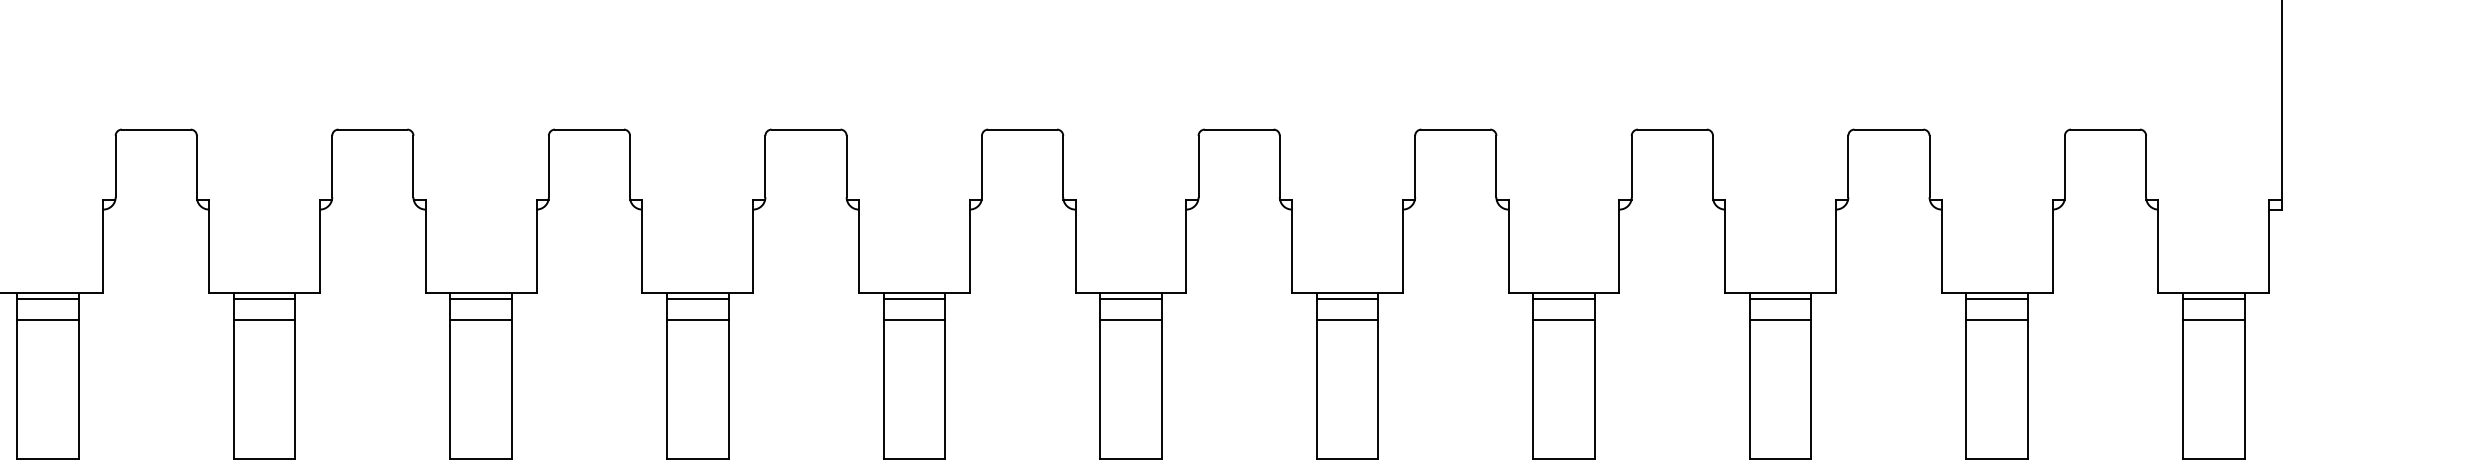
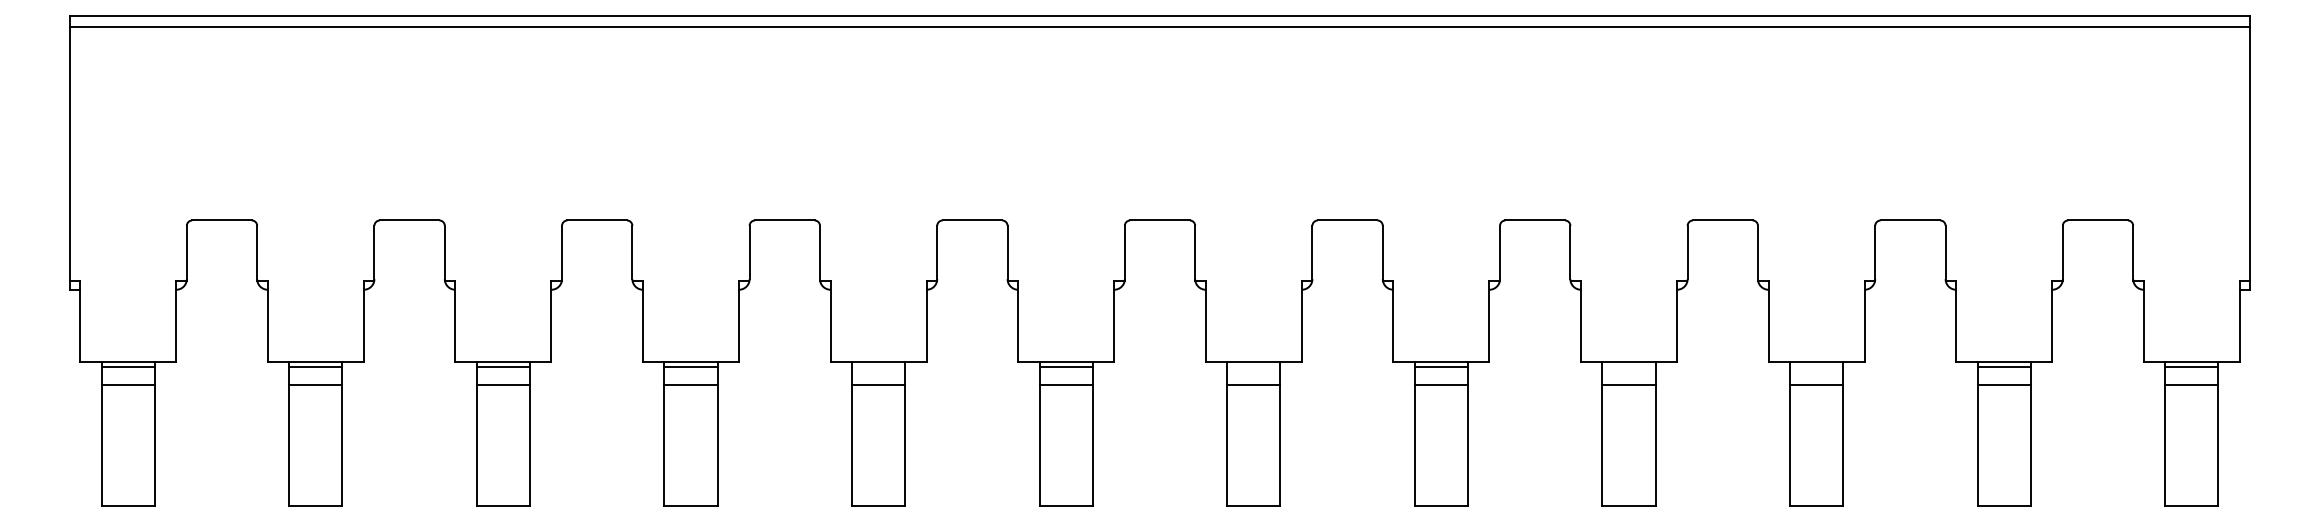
line: (697, 298) -> (878, 366), removed
line: (1130, 298) -> (1253, 366), removed
line: (1563, 298) -> (1628, 366), removed
line: (1780, 298) -> (1816, 366), removed

